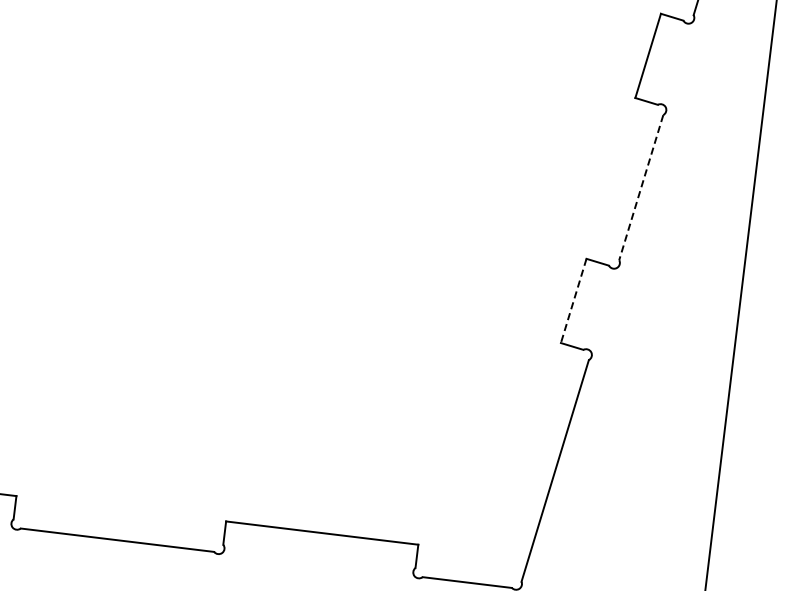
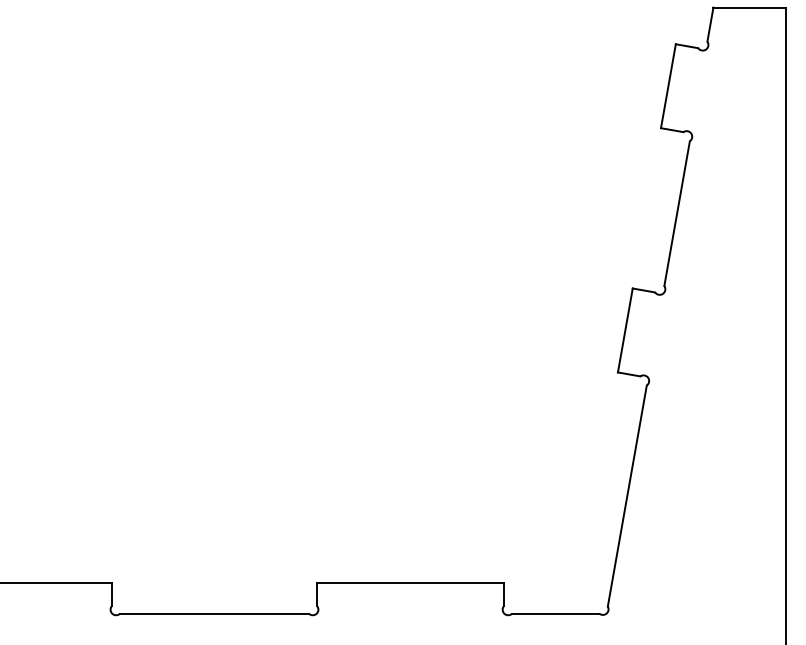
line: (641, 188) -> (677, 214), dashed -> solid
line: (573, 300) -> (625, 330), dashed -> solid

